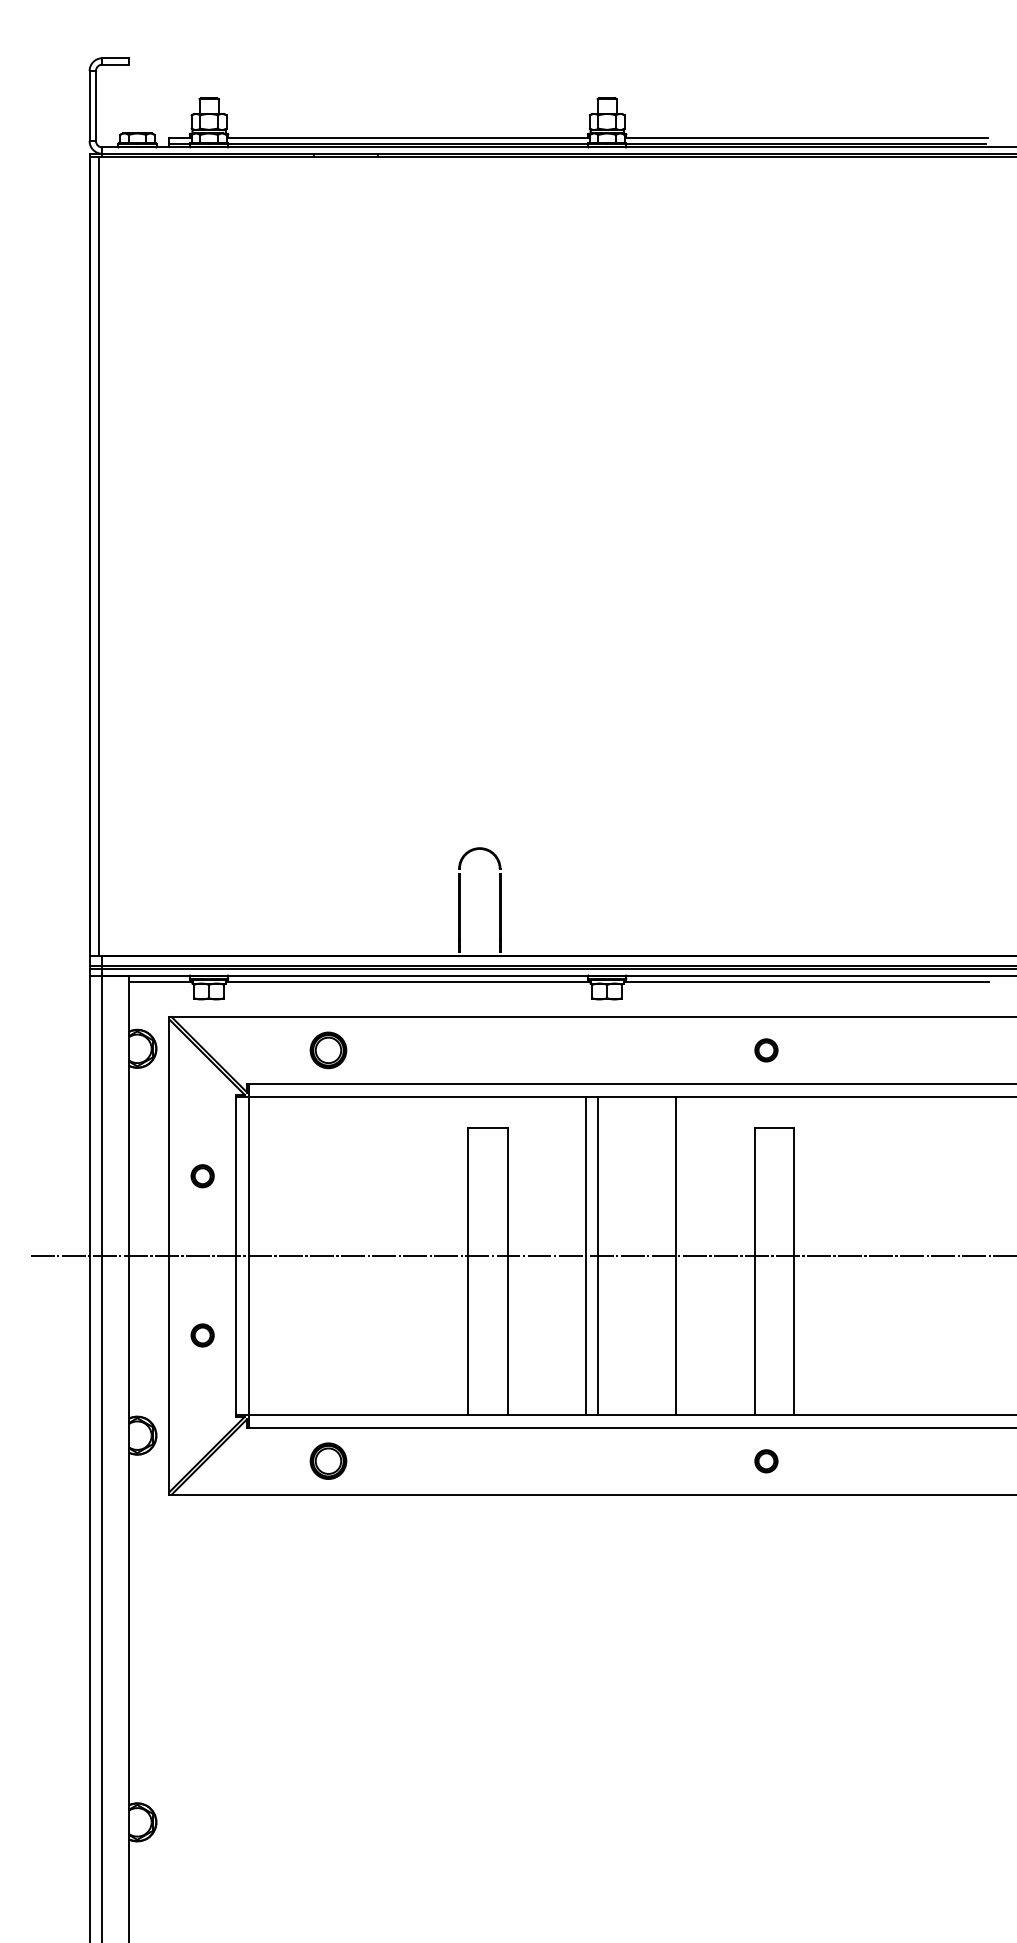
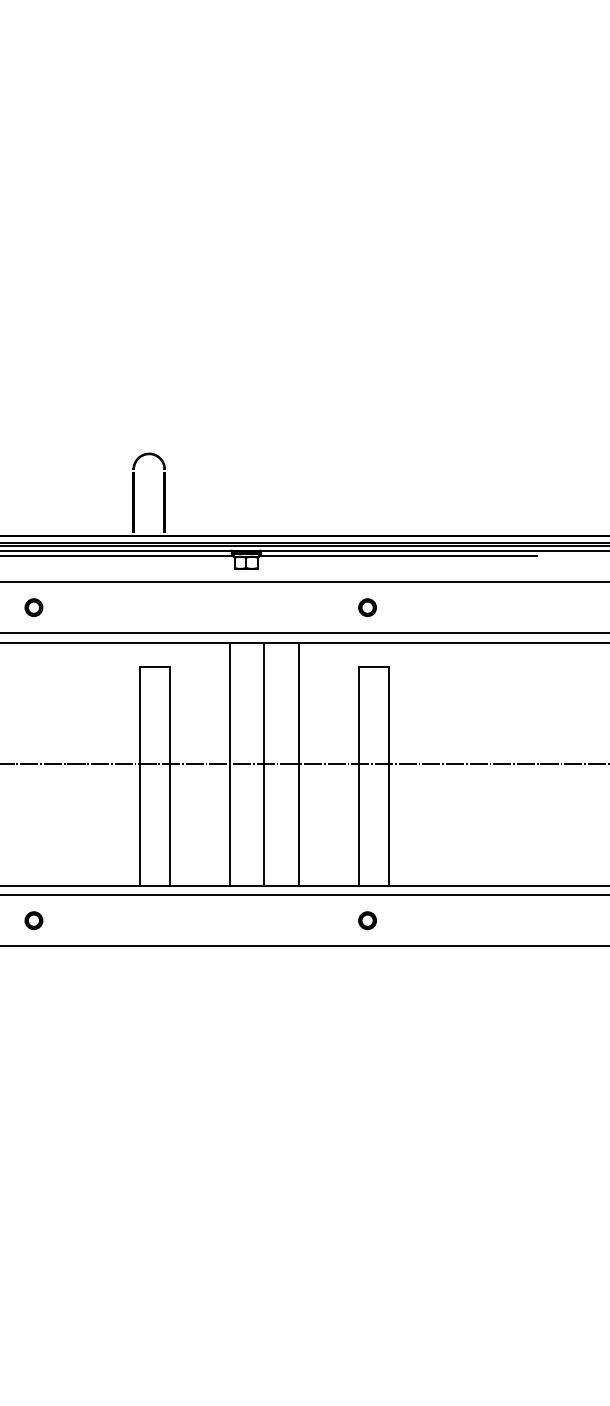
part: (328, 1050) -> (33, 607), size x0.62
line: (598, 1255) -> (264, 763), moved
part: (328, 1461) -> (33, 920), size x0.62

